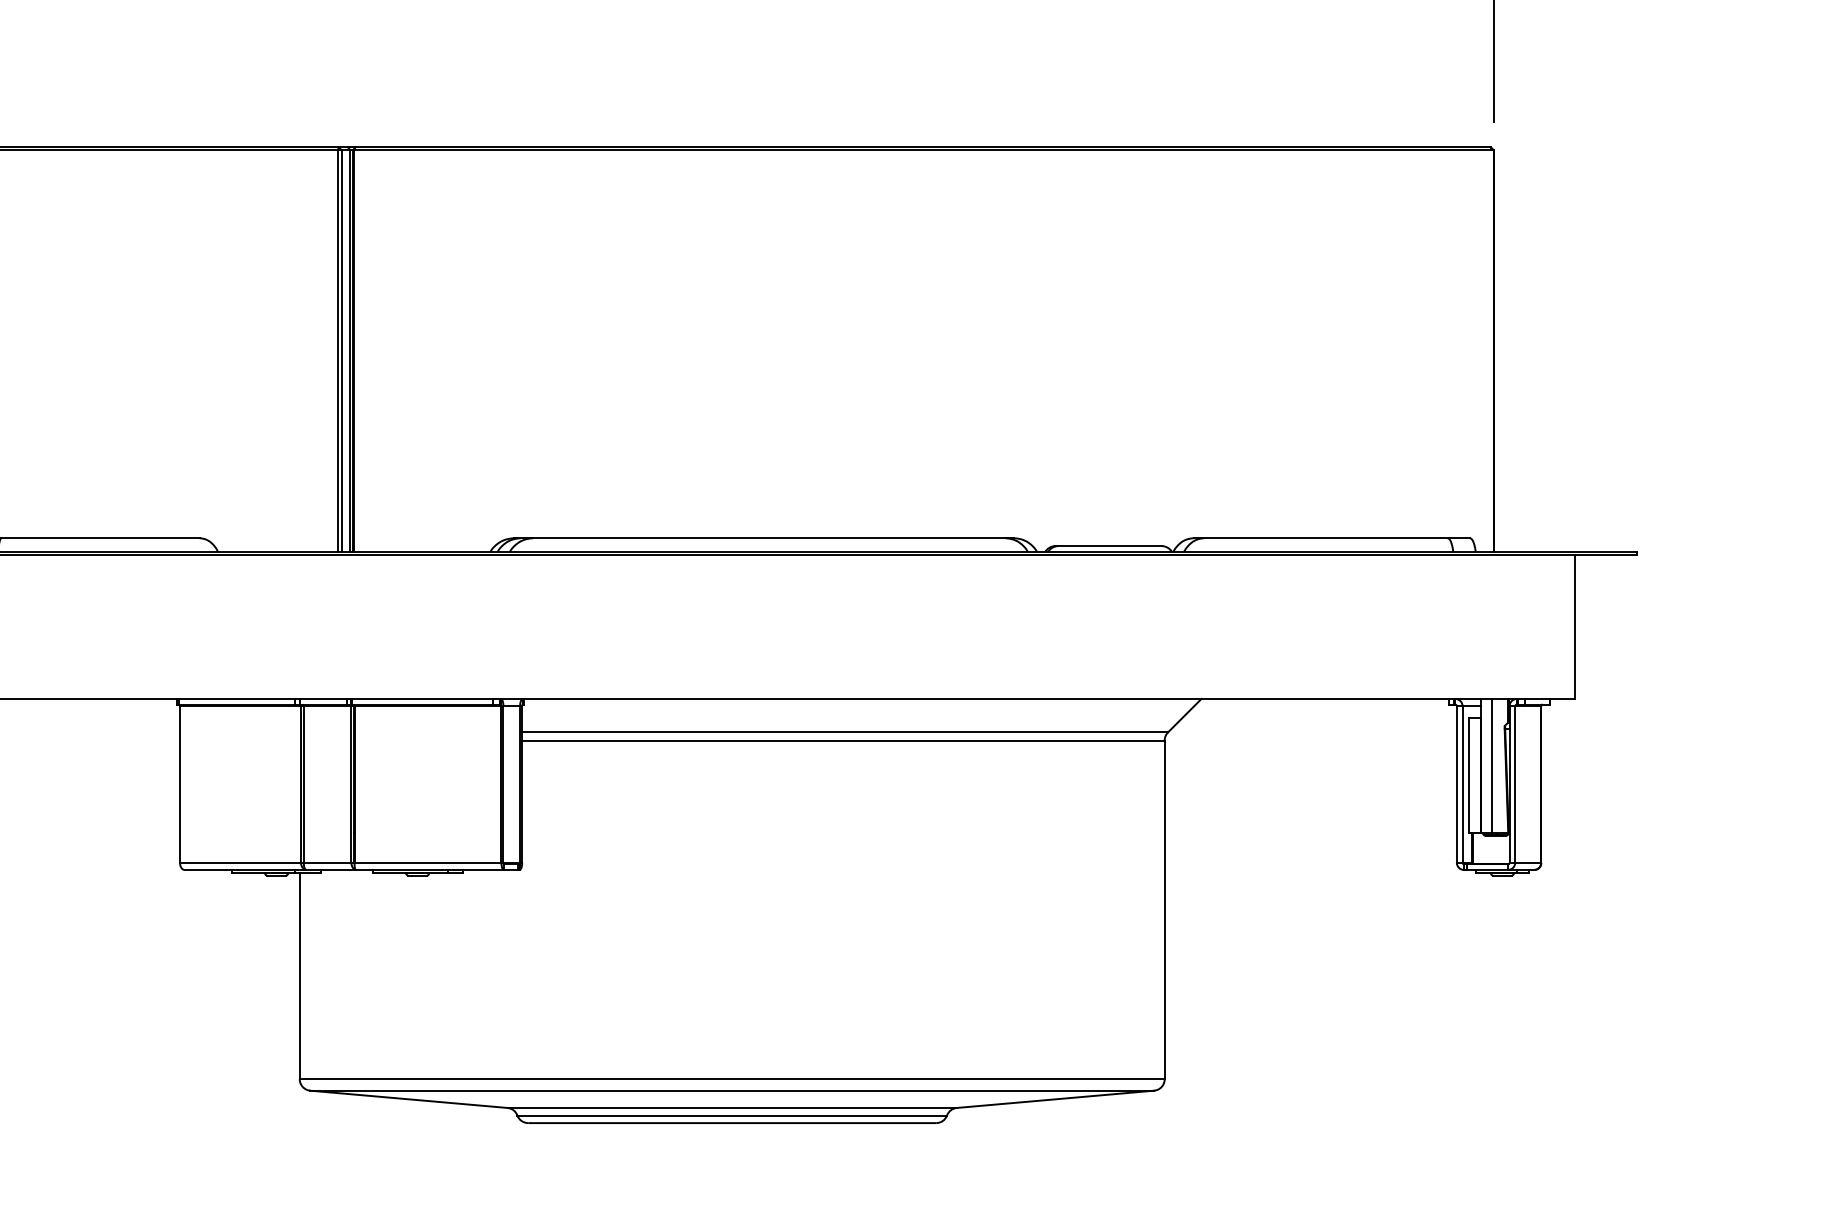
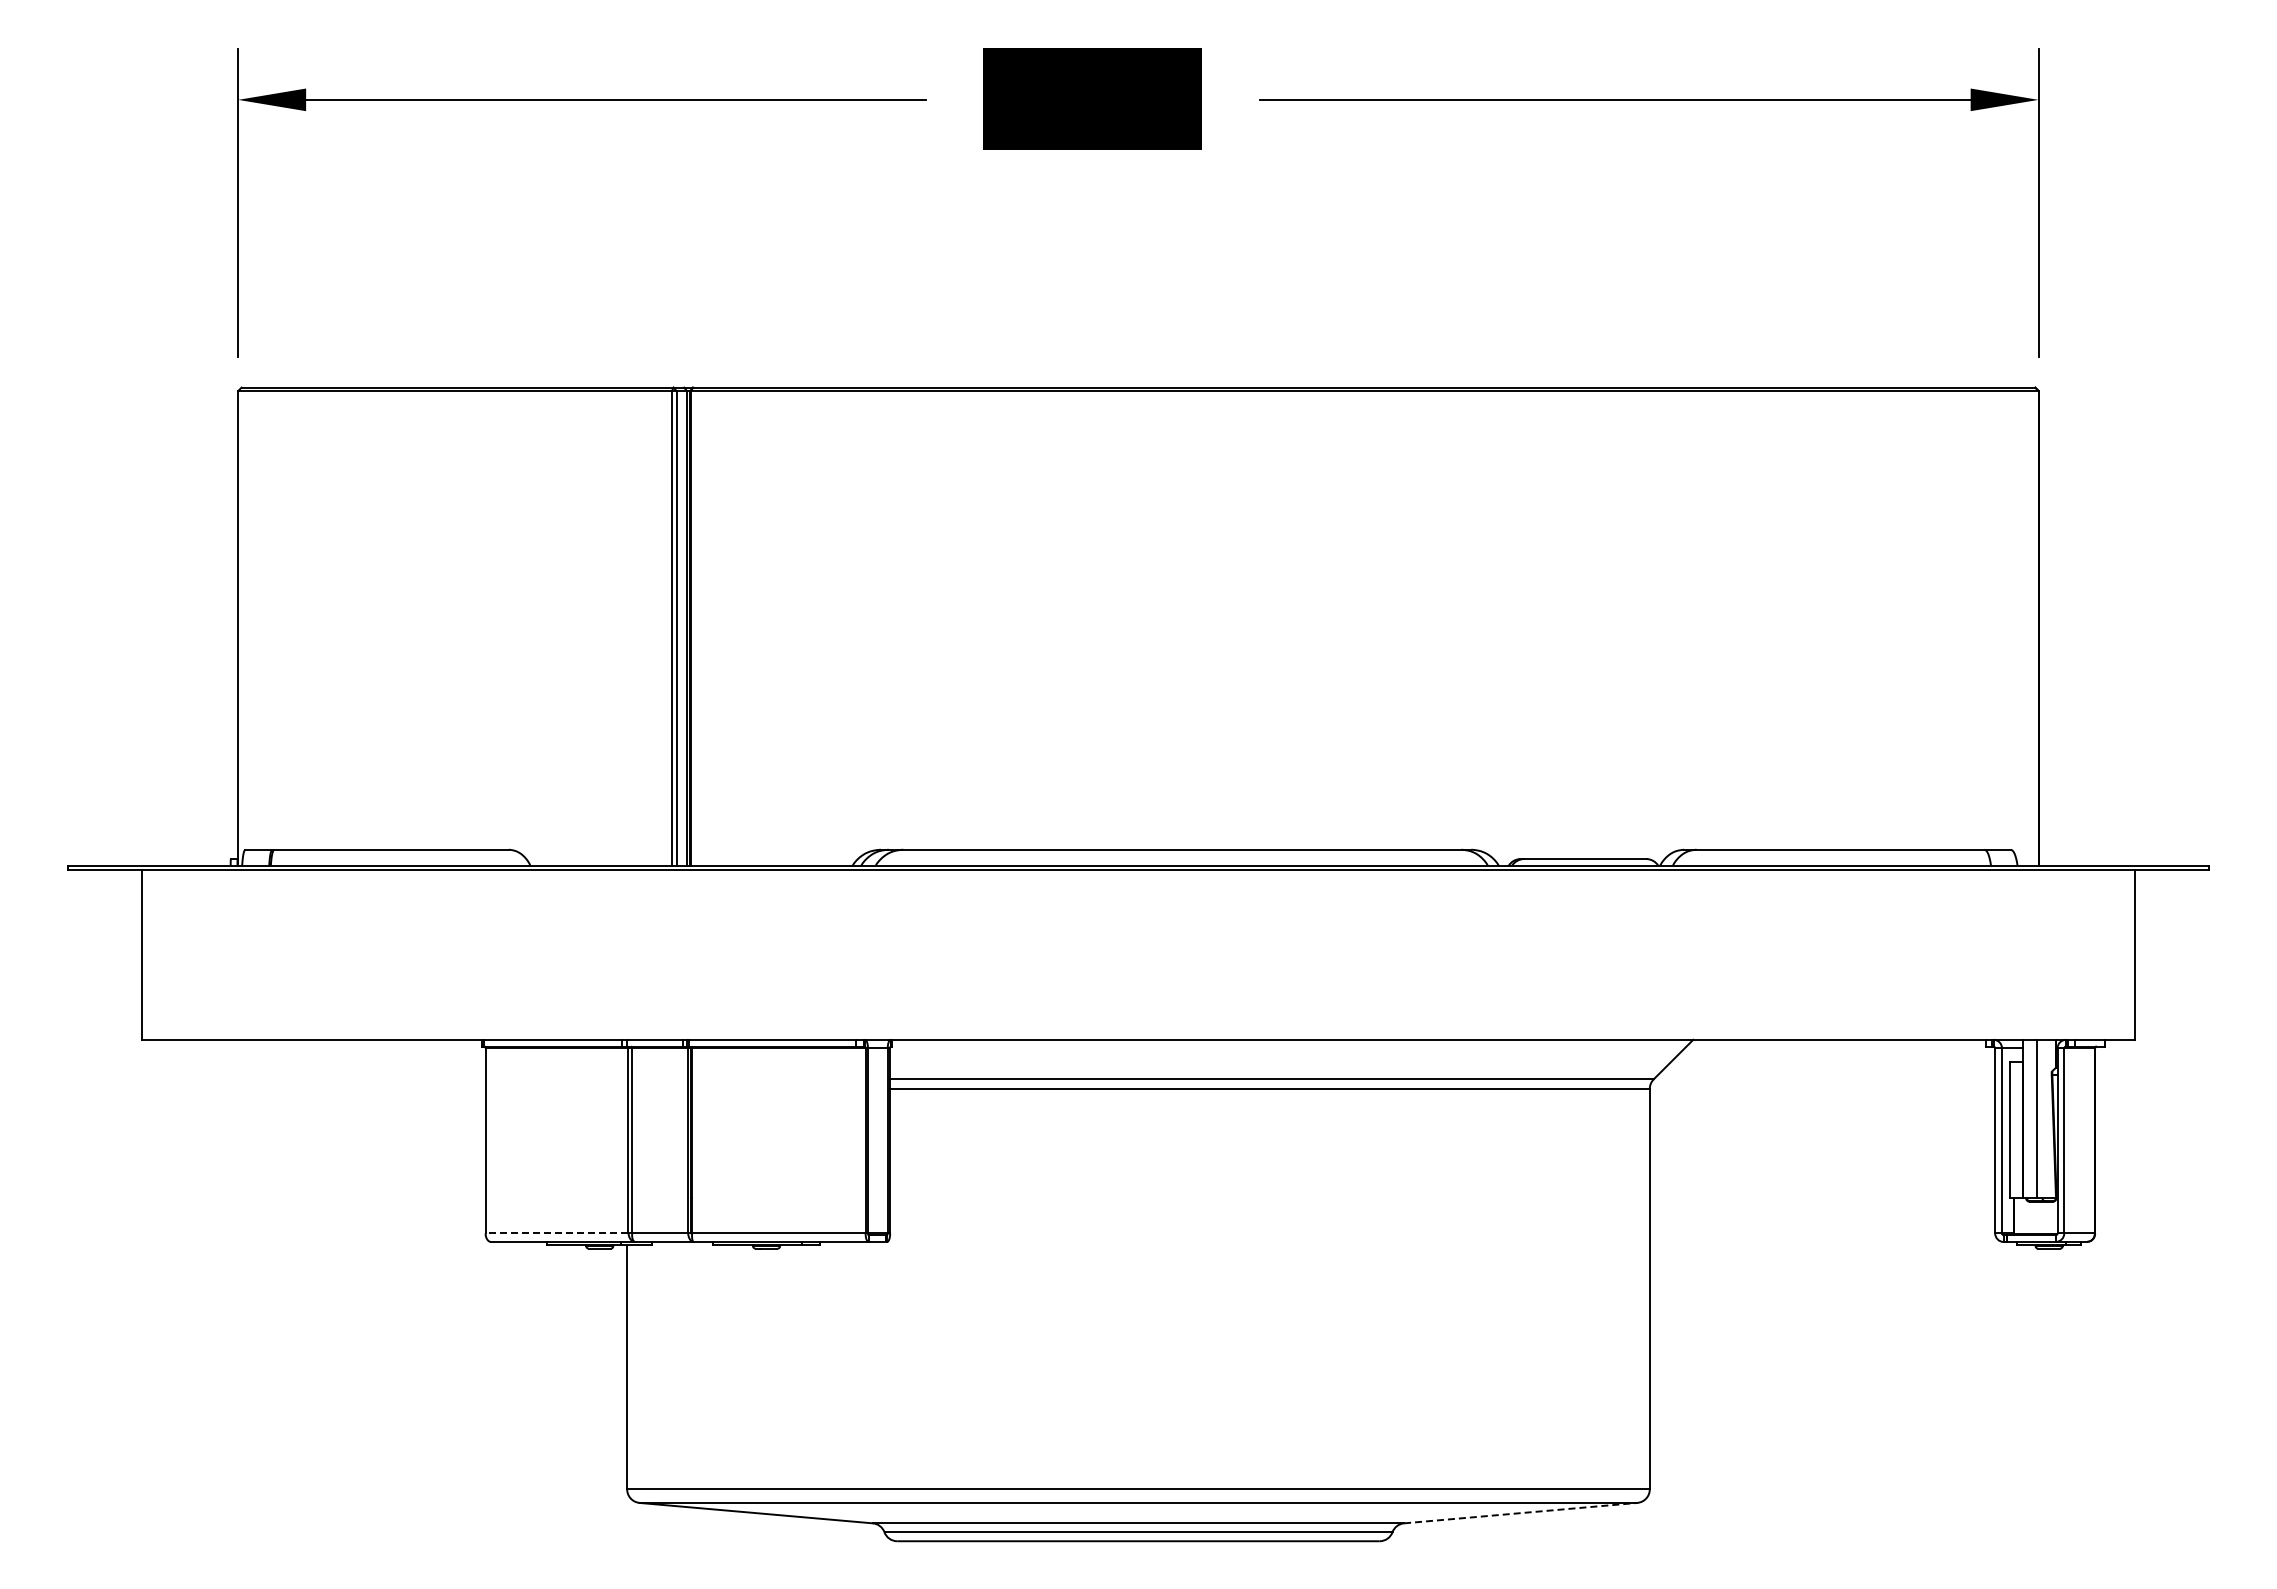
line: (239, 862) -> (556, 1233), solid -> dashed
line: (1056, 1099) -> (1521, 1513), solid -> dashed

